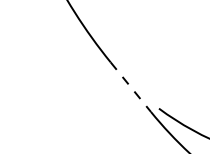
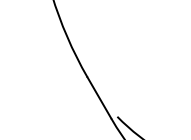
line: (130, 86) -> (99, 97), dashed -> solid

